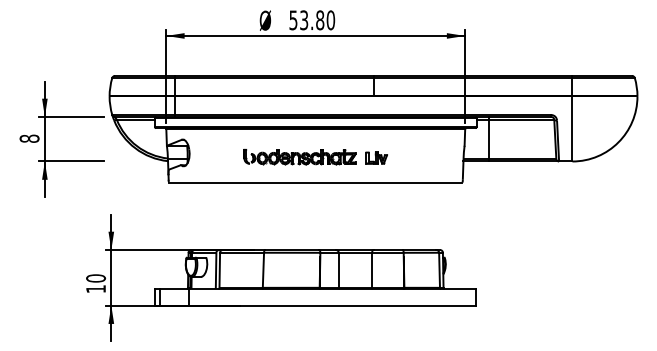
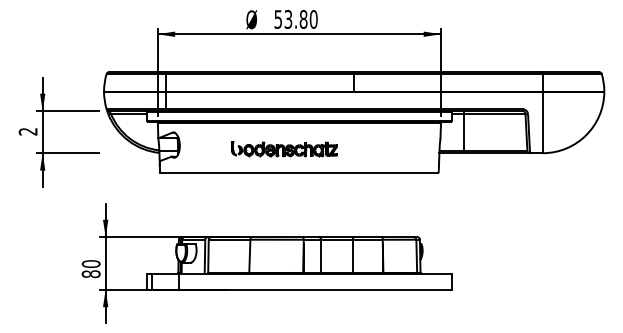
text: (29, 138) -> (28, 131), 8 -> 2
part: (375, 157) -> (356, 149), removed
text: (95, 289) -> (90, 274), 10 -> 80

